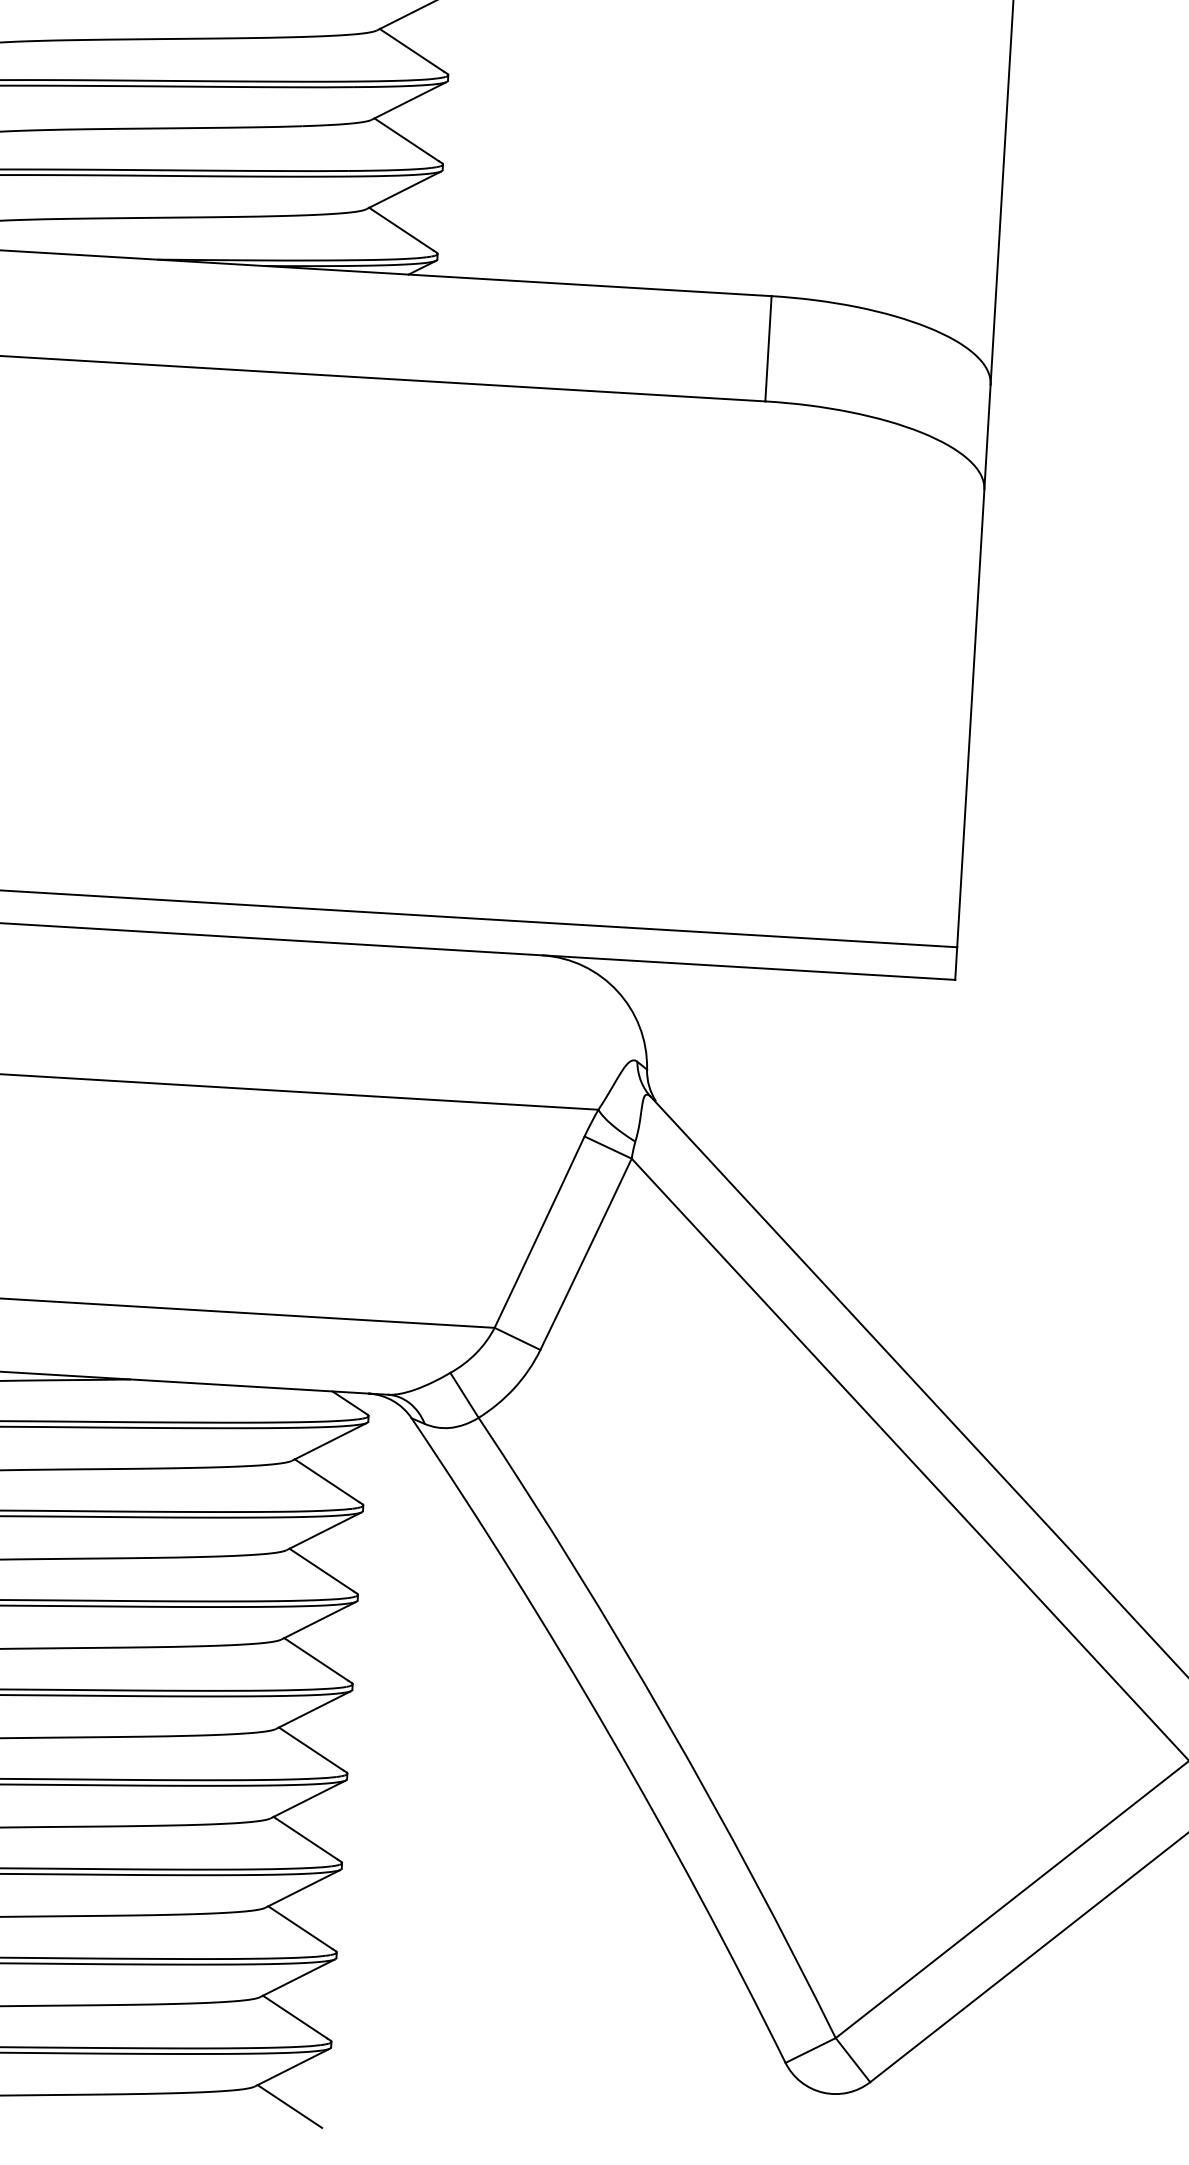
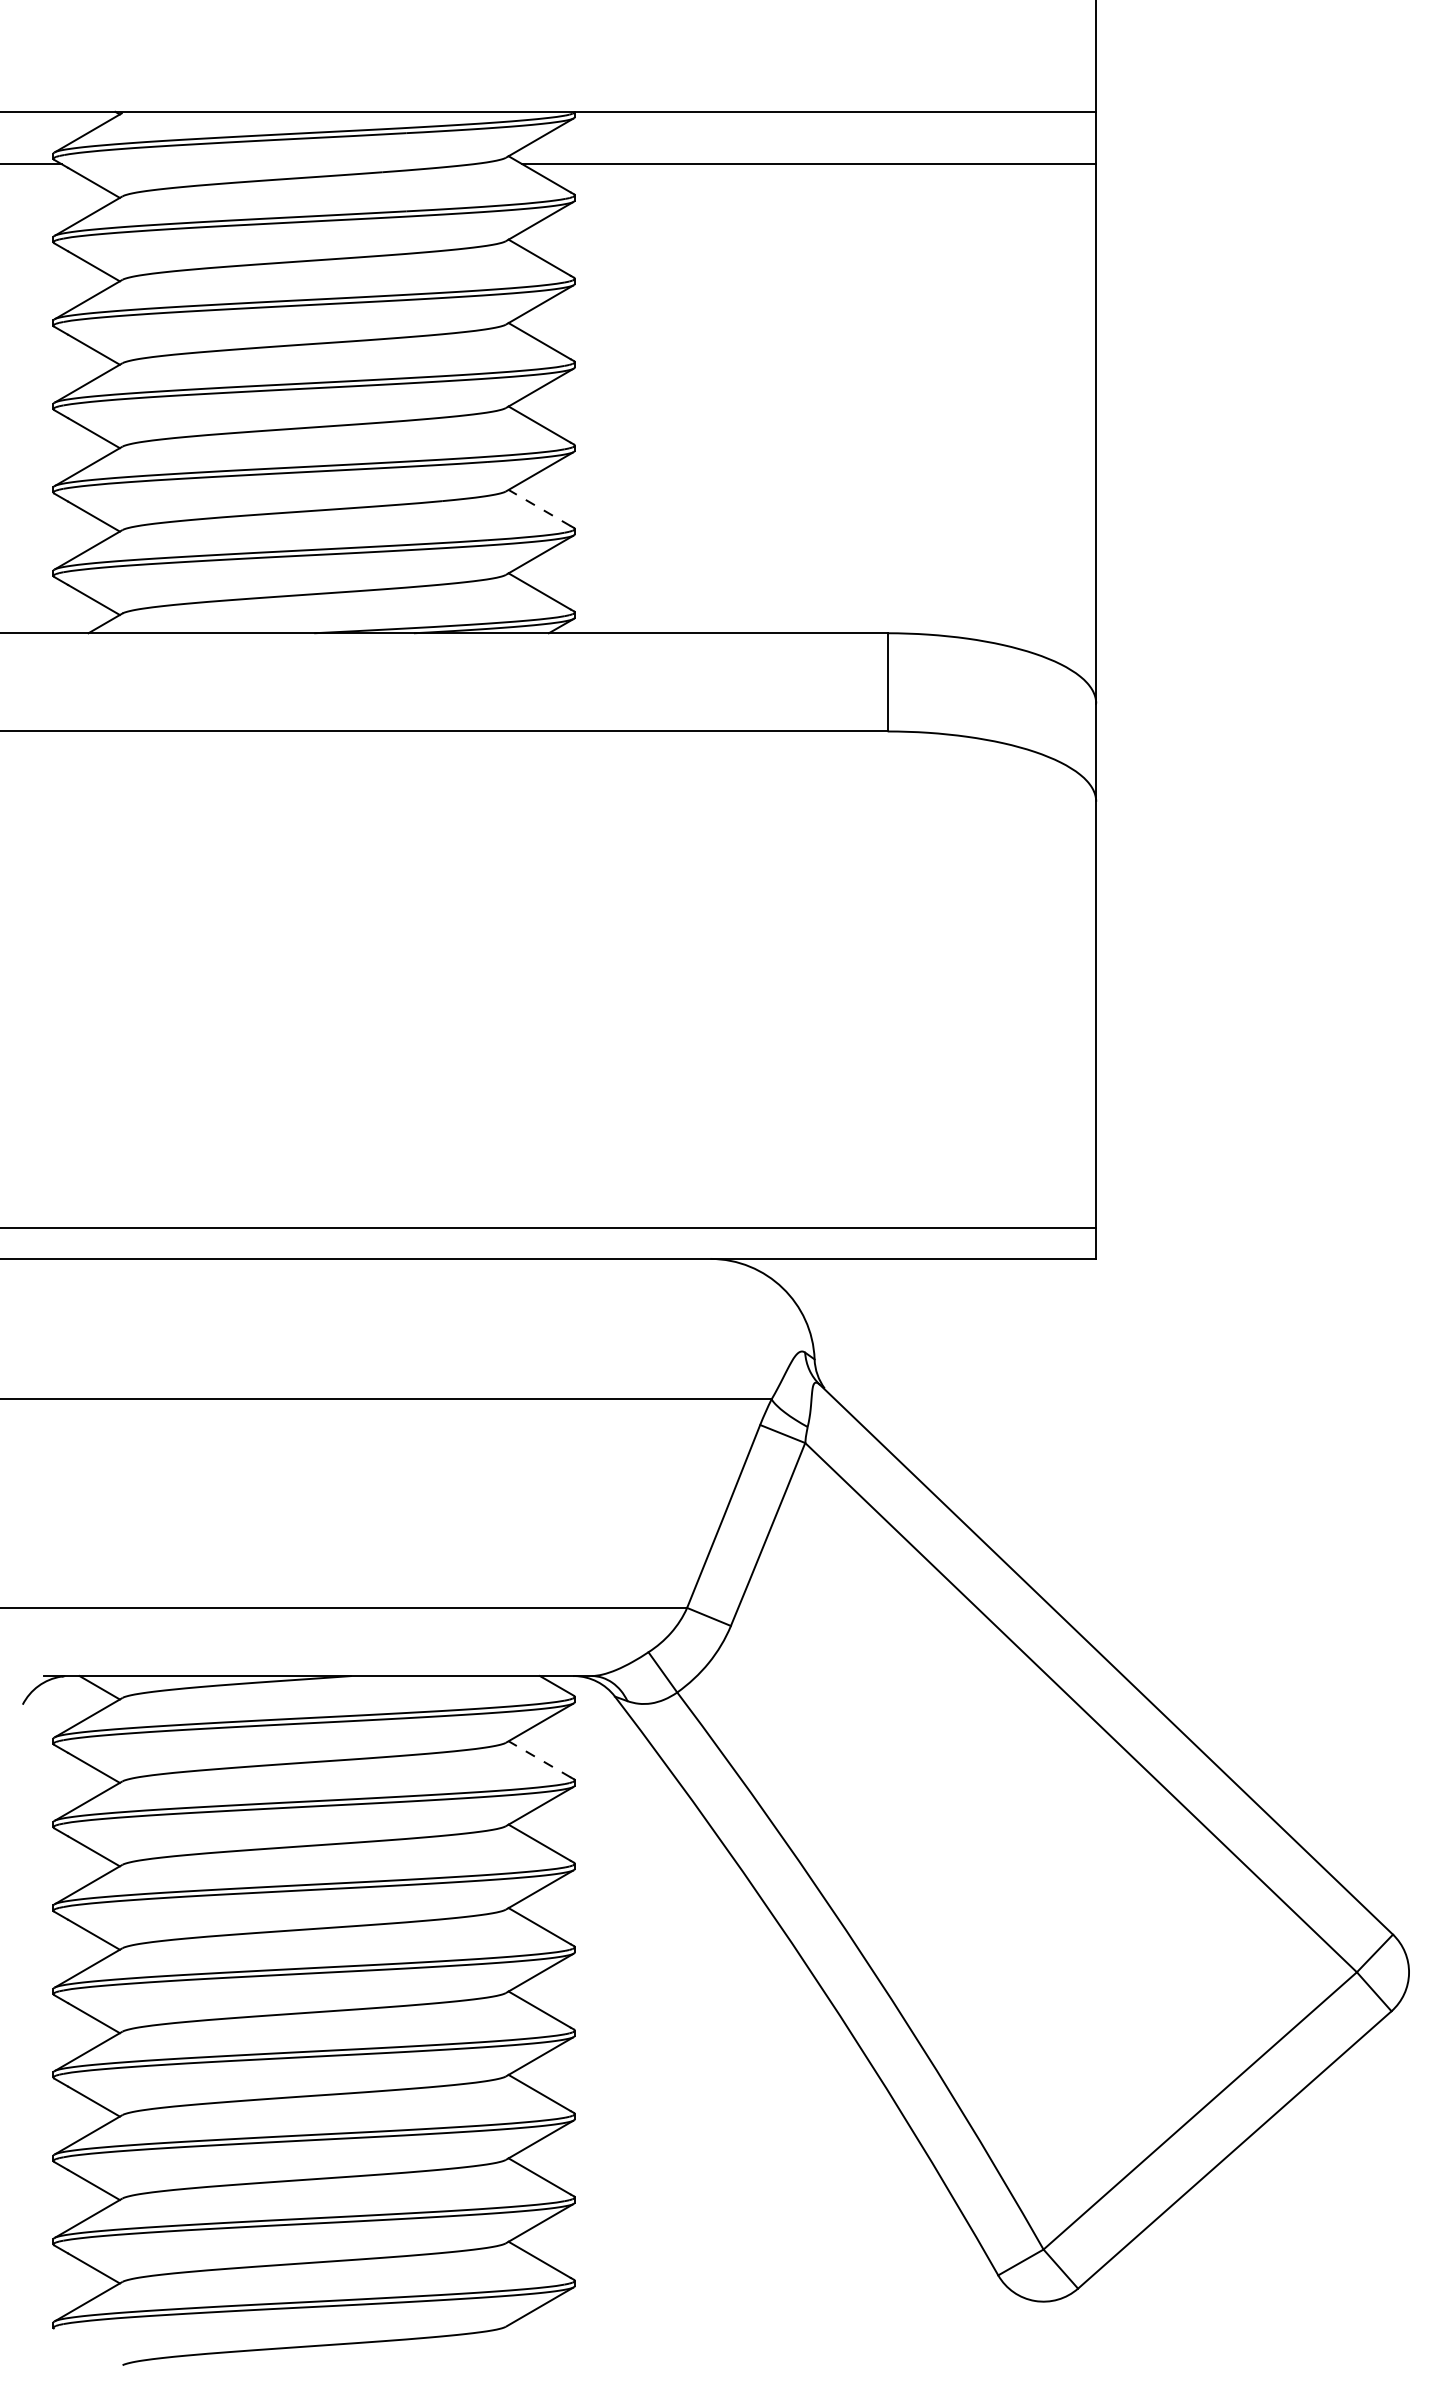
line: (406, 139) -> (539, 507), solid -> dashed
line: (326, 1480) -> (539, 1759), solid -> dashed
line: (289, 2106) -> (539, 2343), removed

